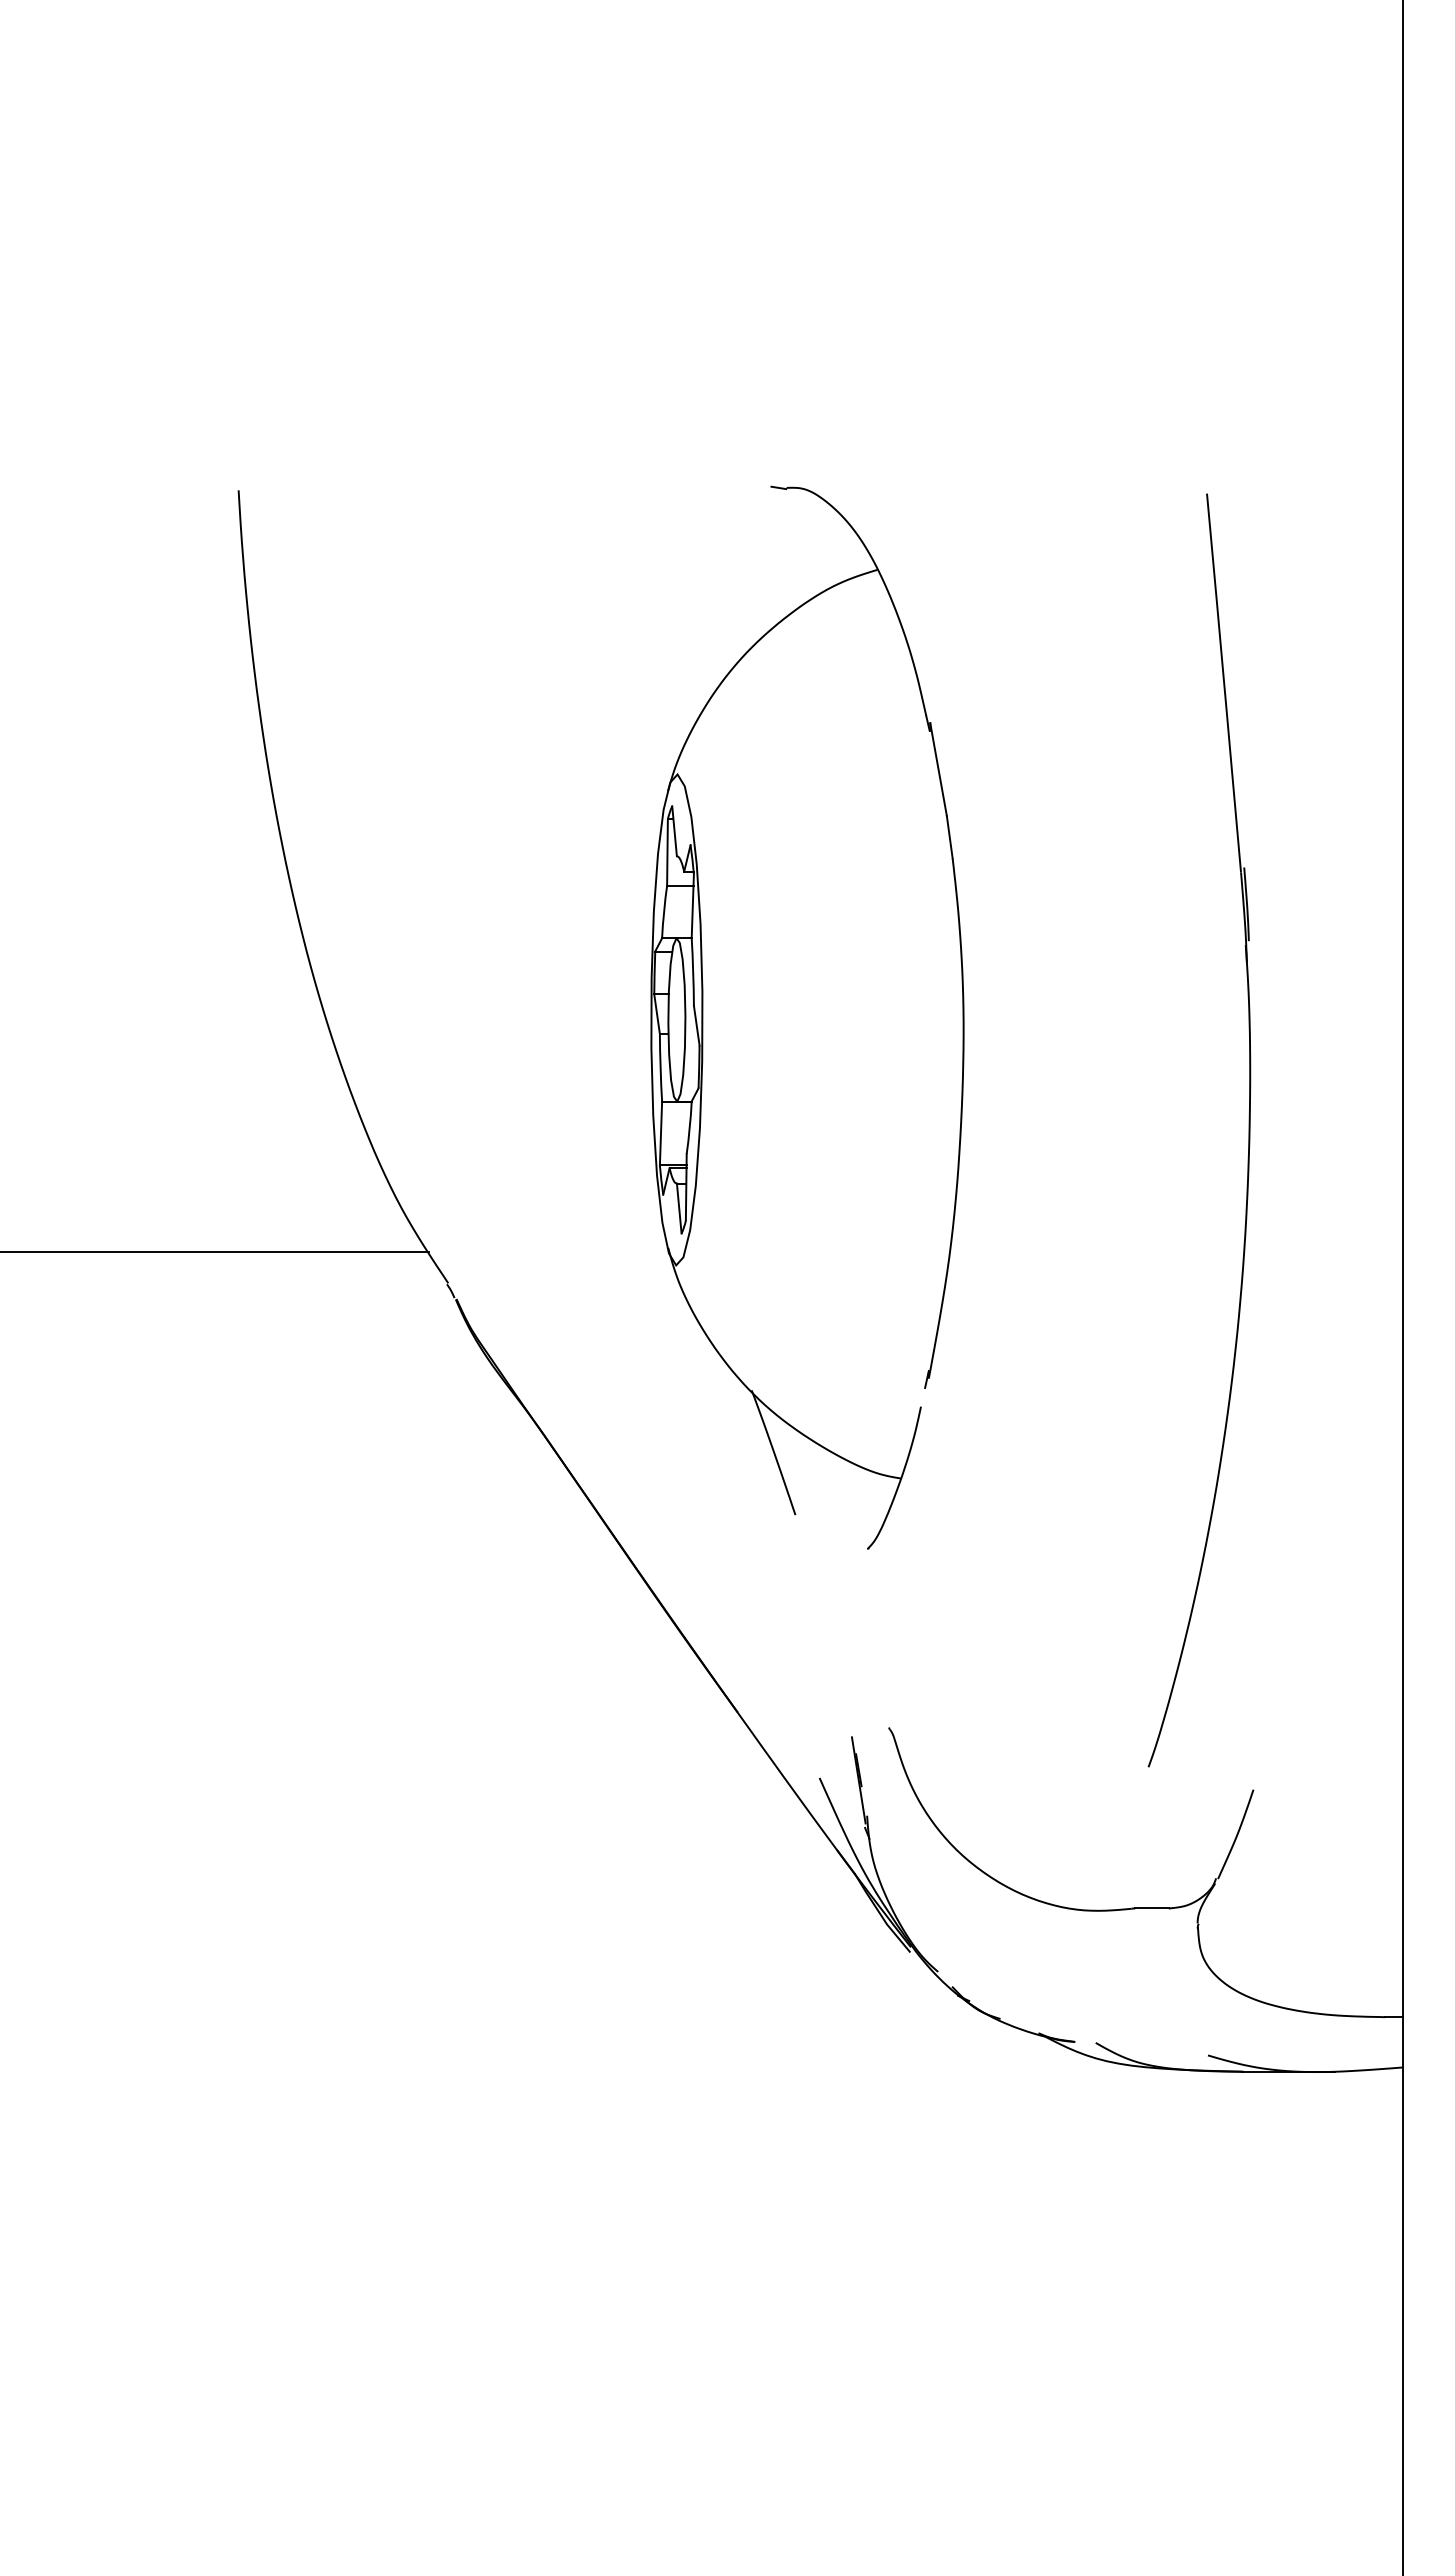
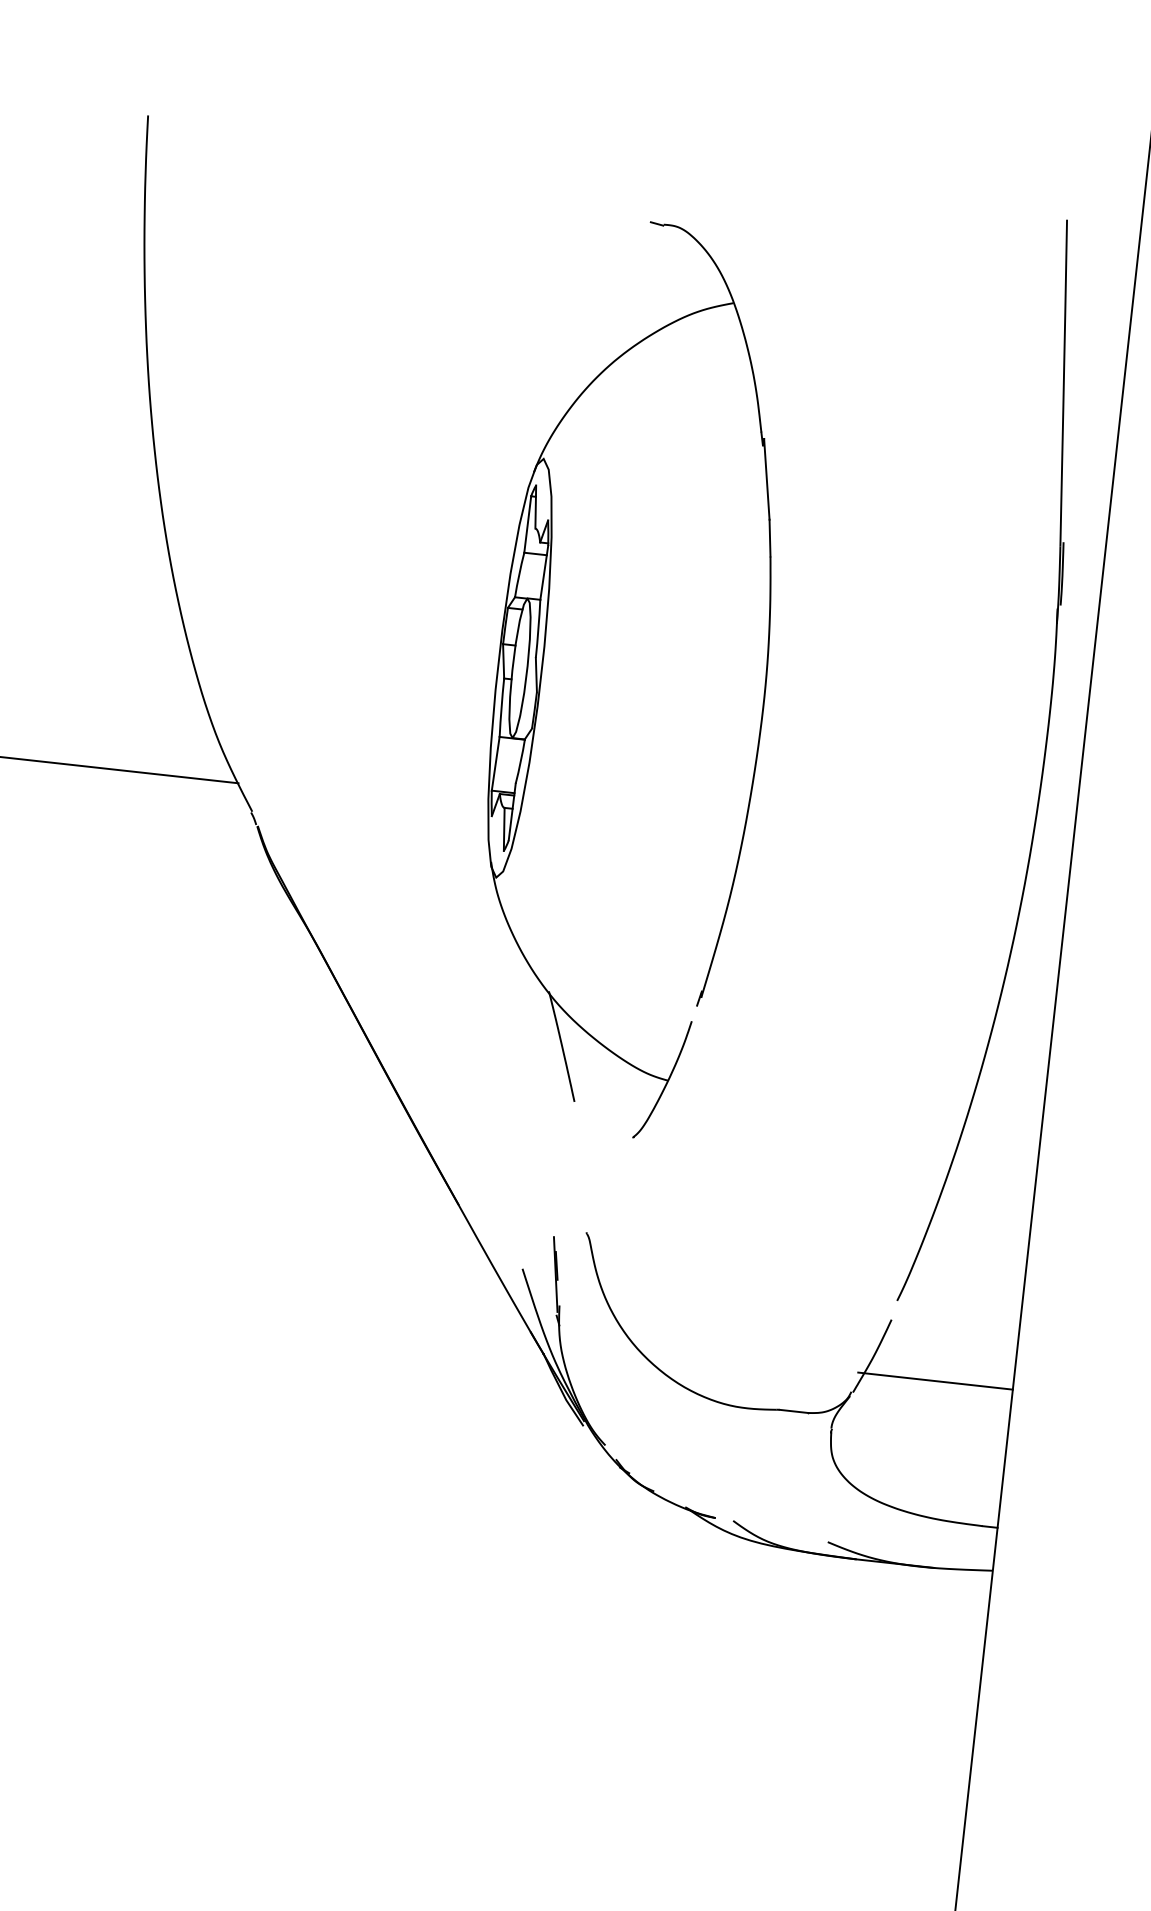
part: (703, 1017) -> (542, 668), moved
part: (1248, 1130) -> (1042, 767), moved
line: (1311, 1855) -> (934, 1381), added

